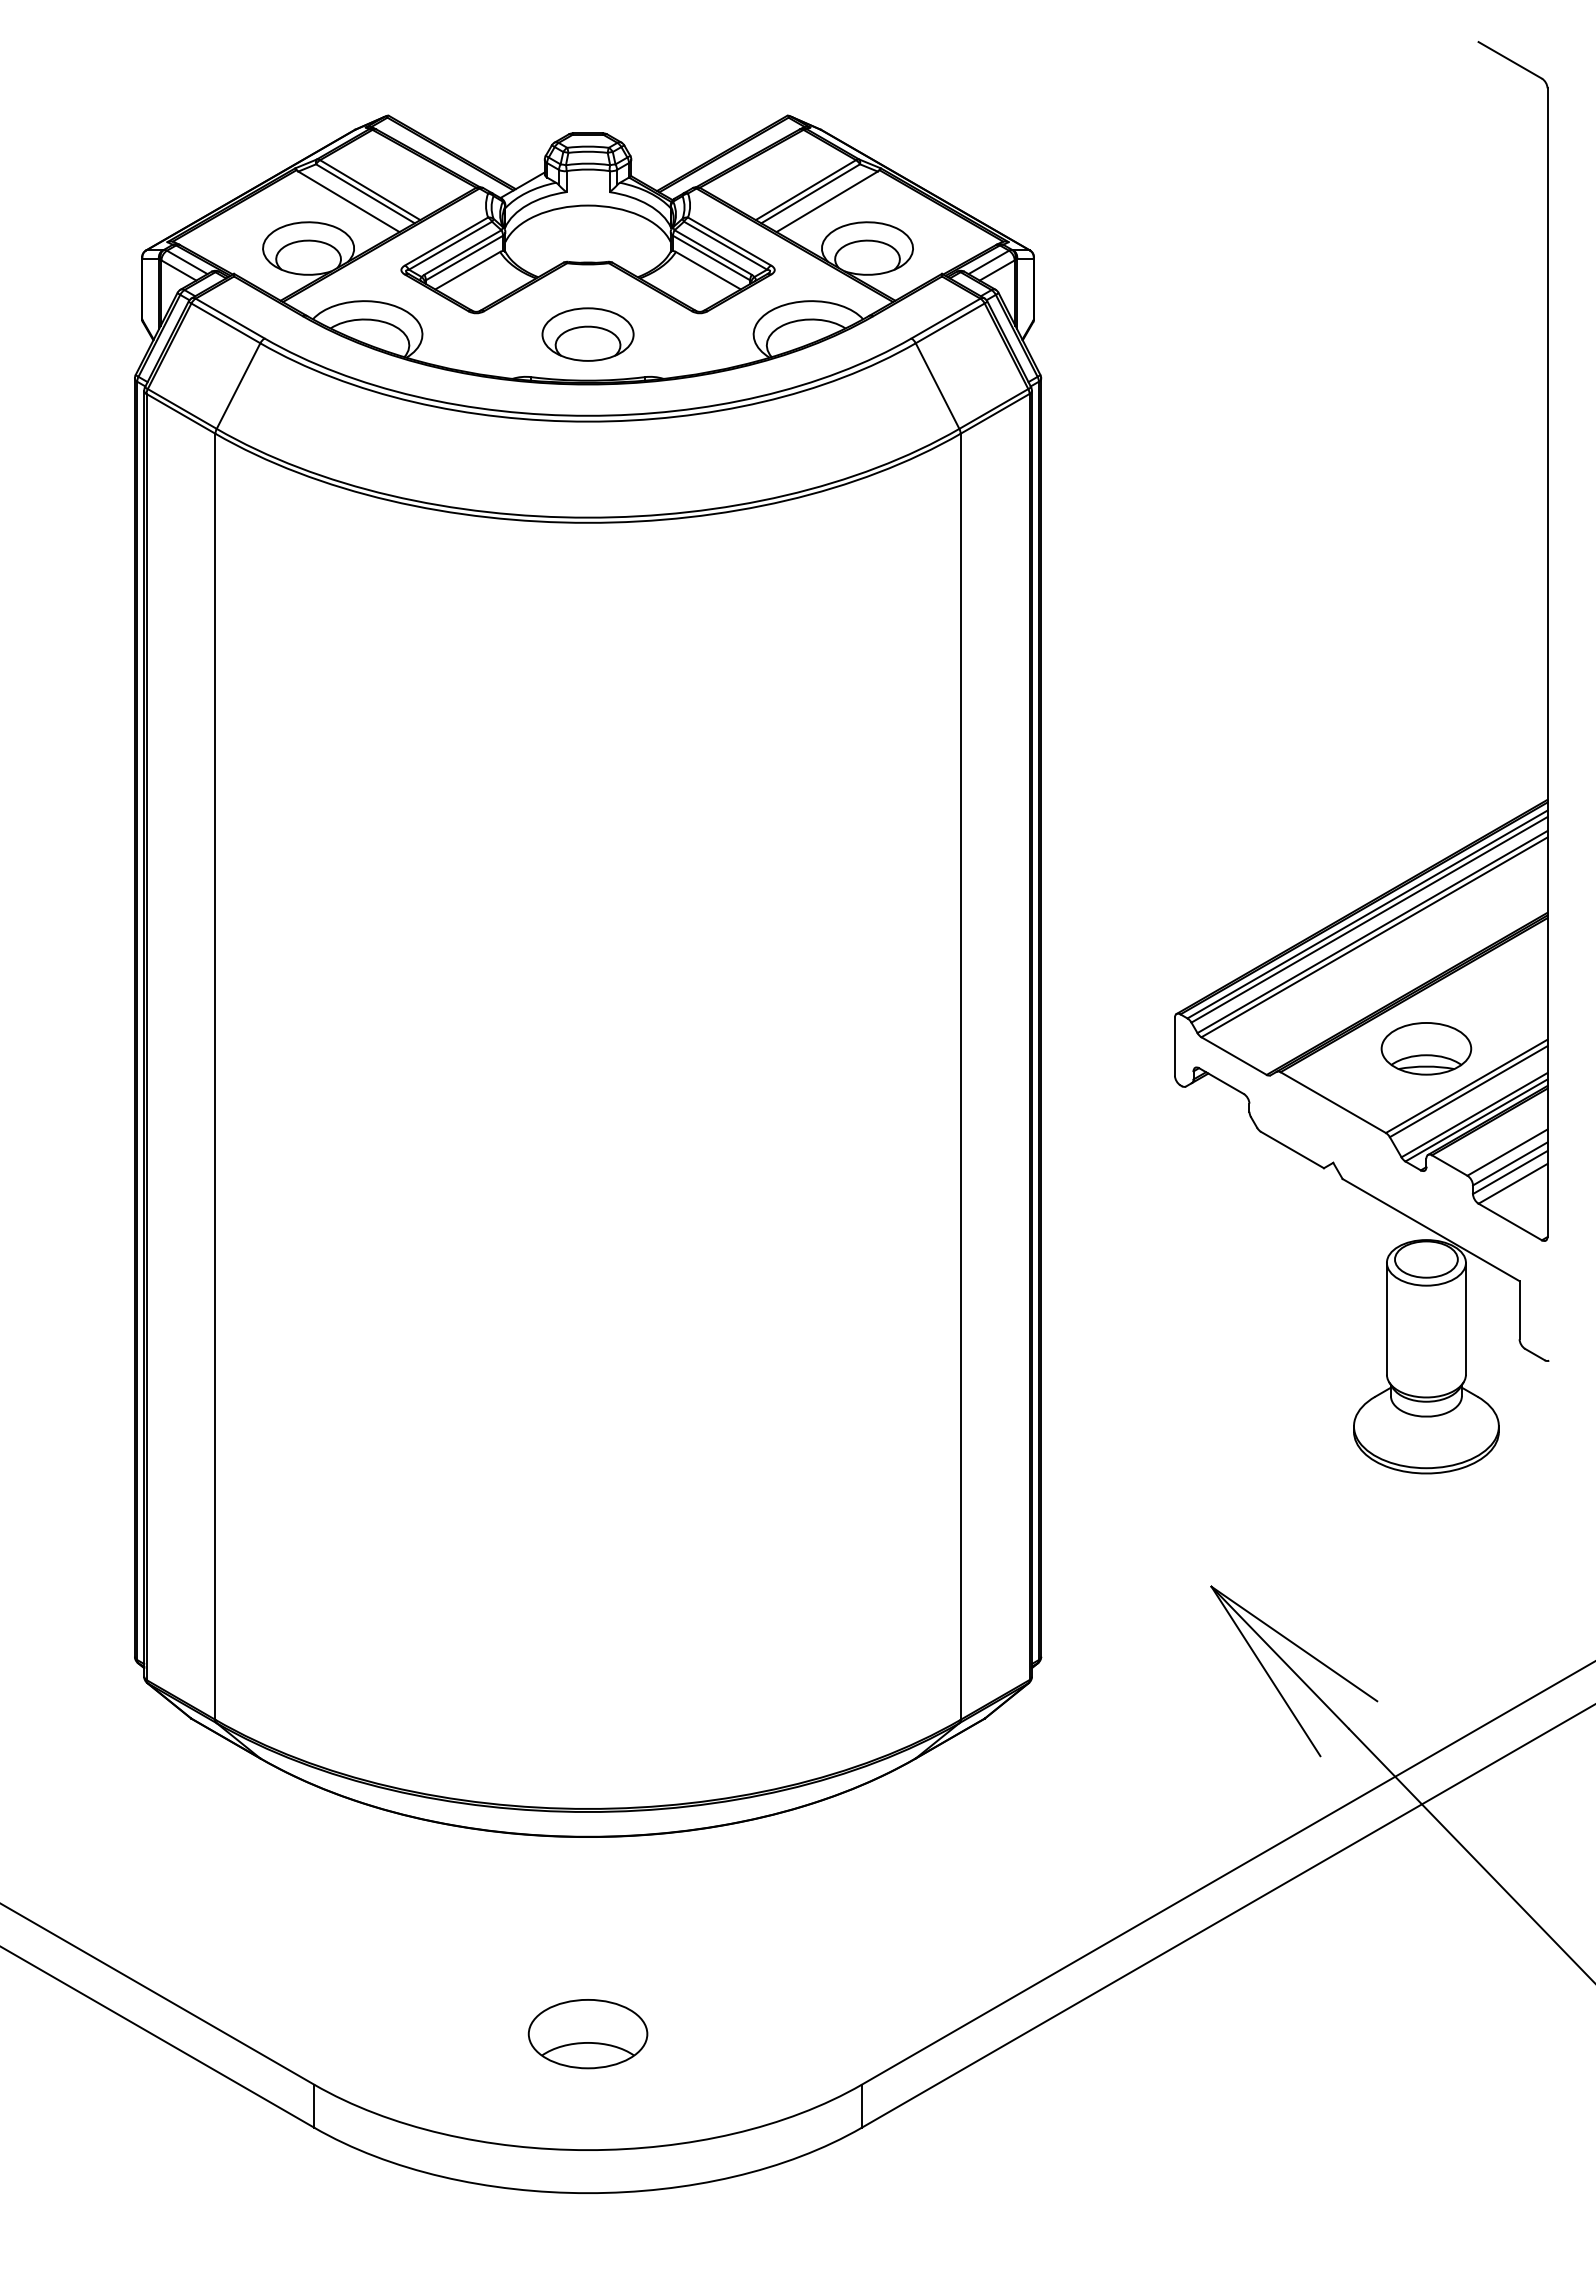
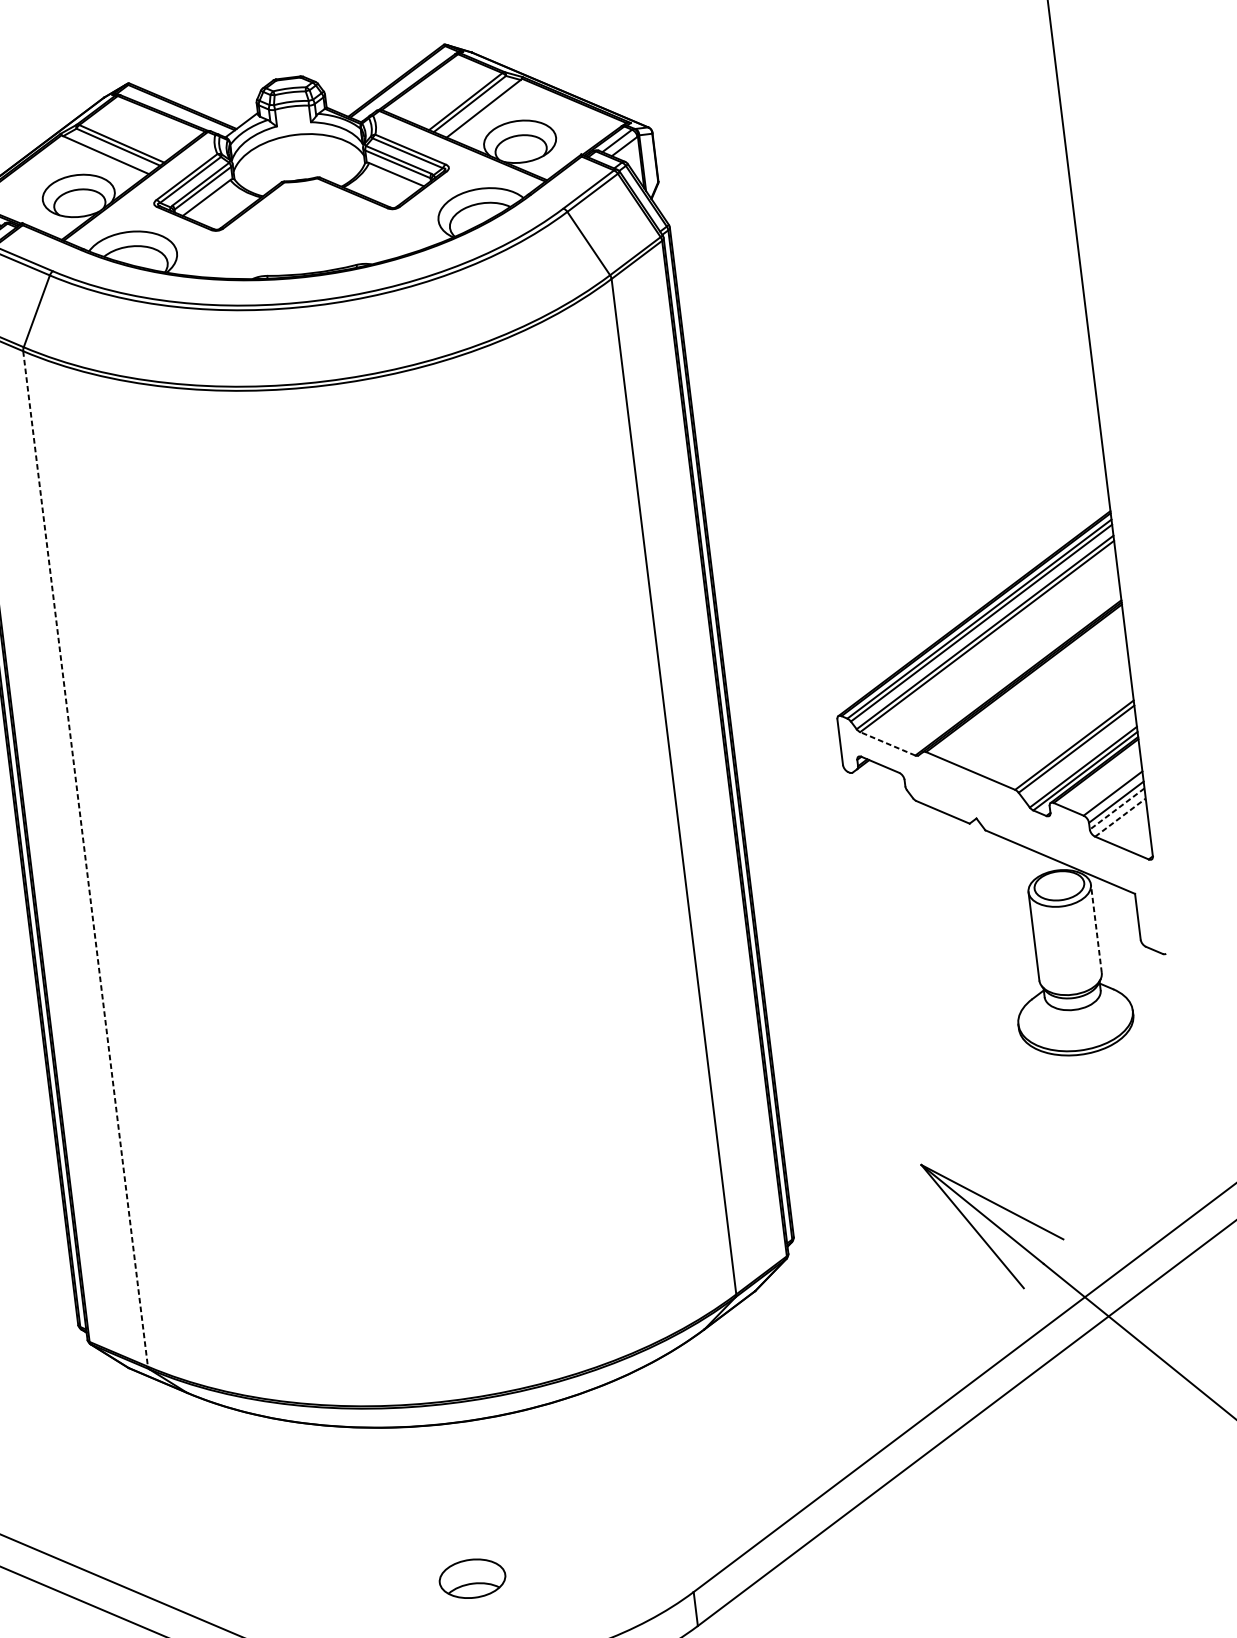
part: (587, 334) -> (307, 236), removed
part: (1426, 1048) -> (1039, 719), removed
line: (1234, 1056) -> (888, 744), solid -> dashed
line: (215, 1077) -> (85, 859), solid -> dashed
line: (1509, 1172) -> (1116, 809), solid -> dashed
line: (1513, 1183) -> (1120, 817), solid -> dashed
line: (1465, 1318) -> (1095, 928), solid -> dashed
part: (587, 2034) -> (472, 1579), size x0.7

